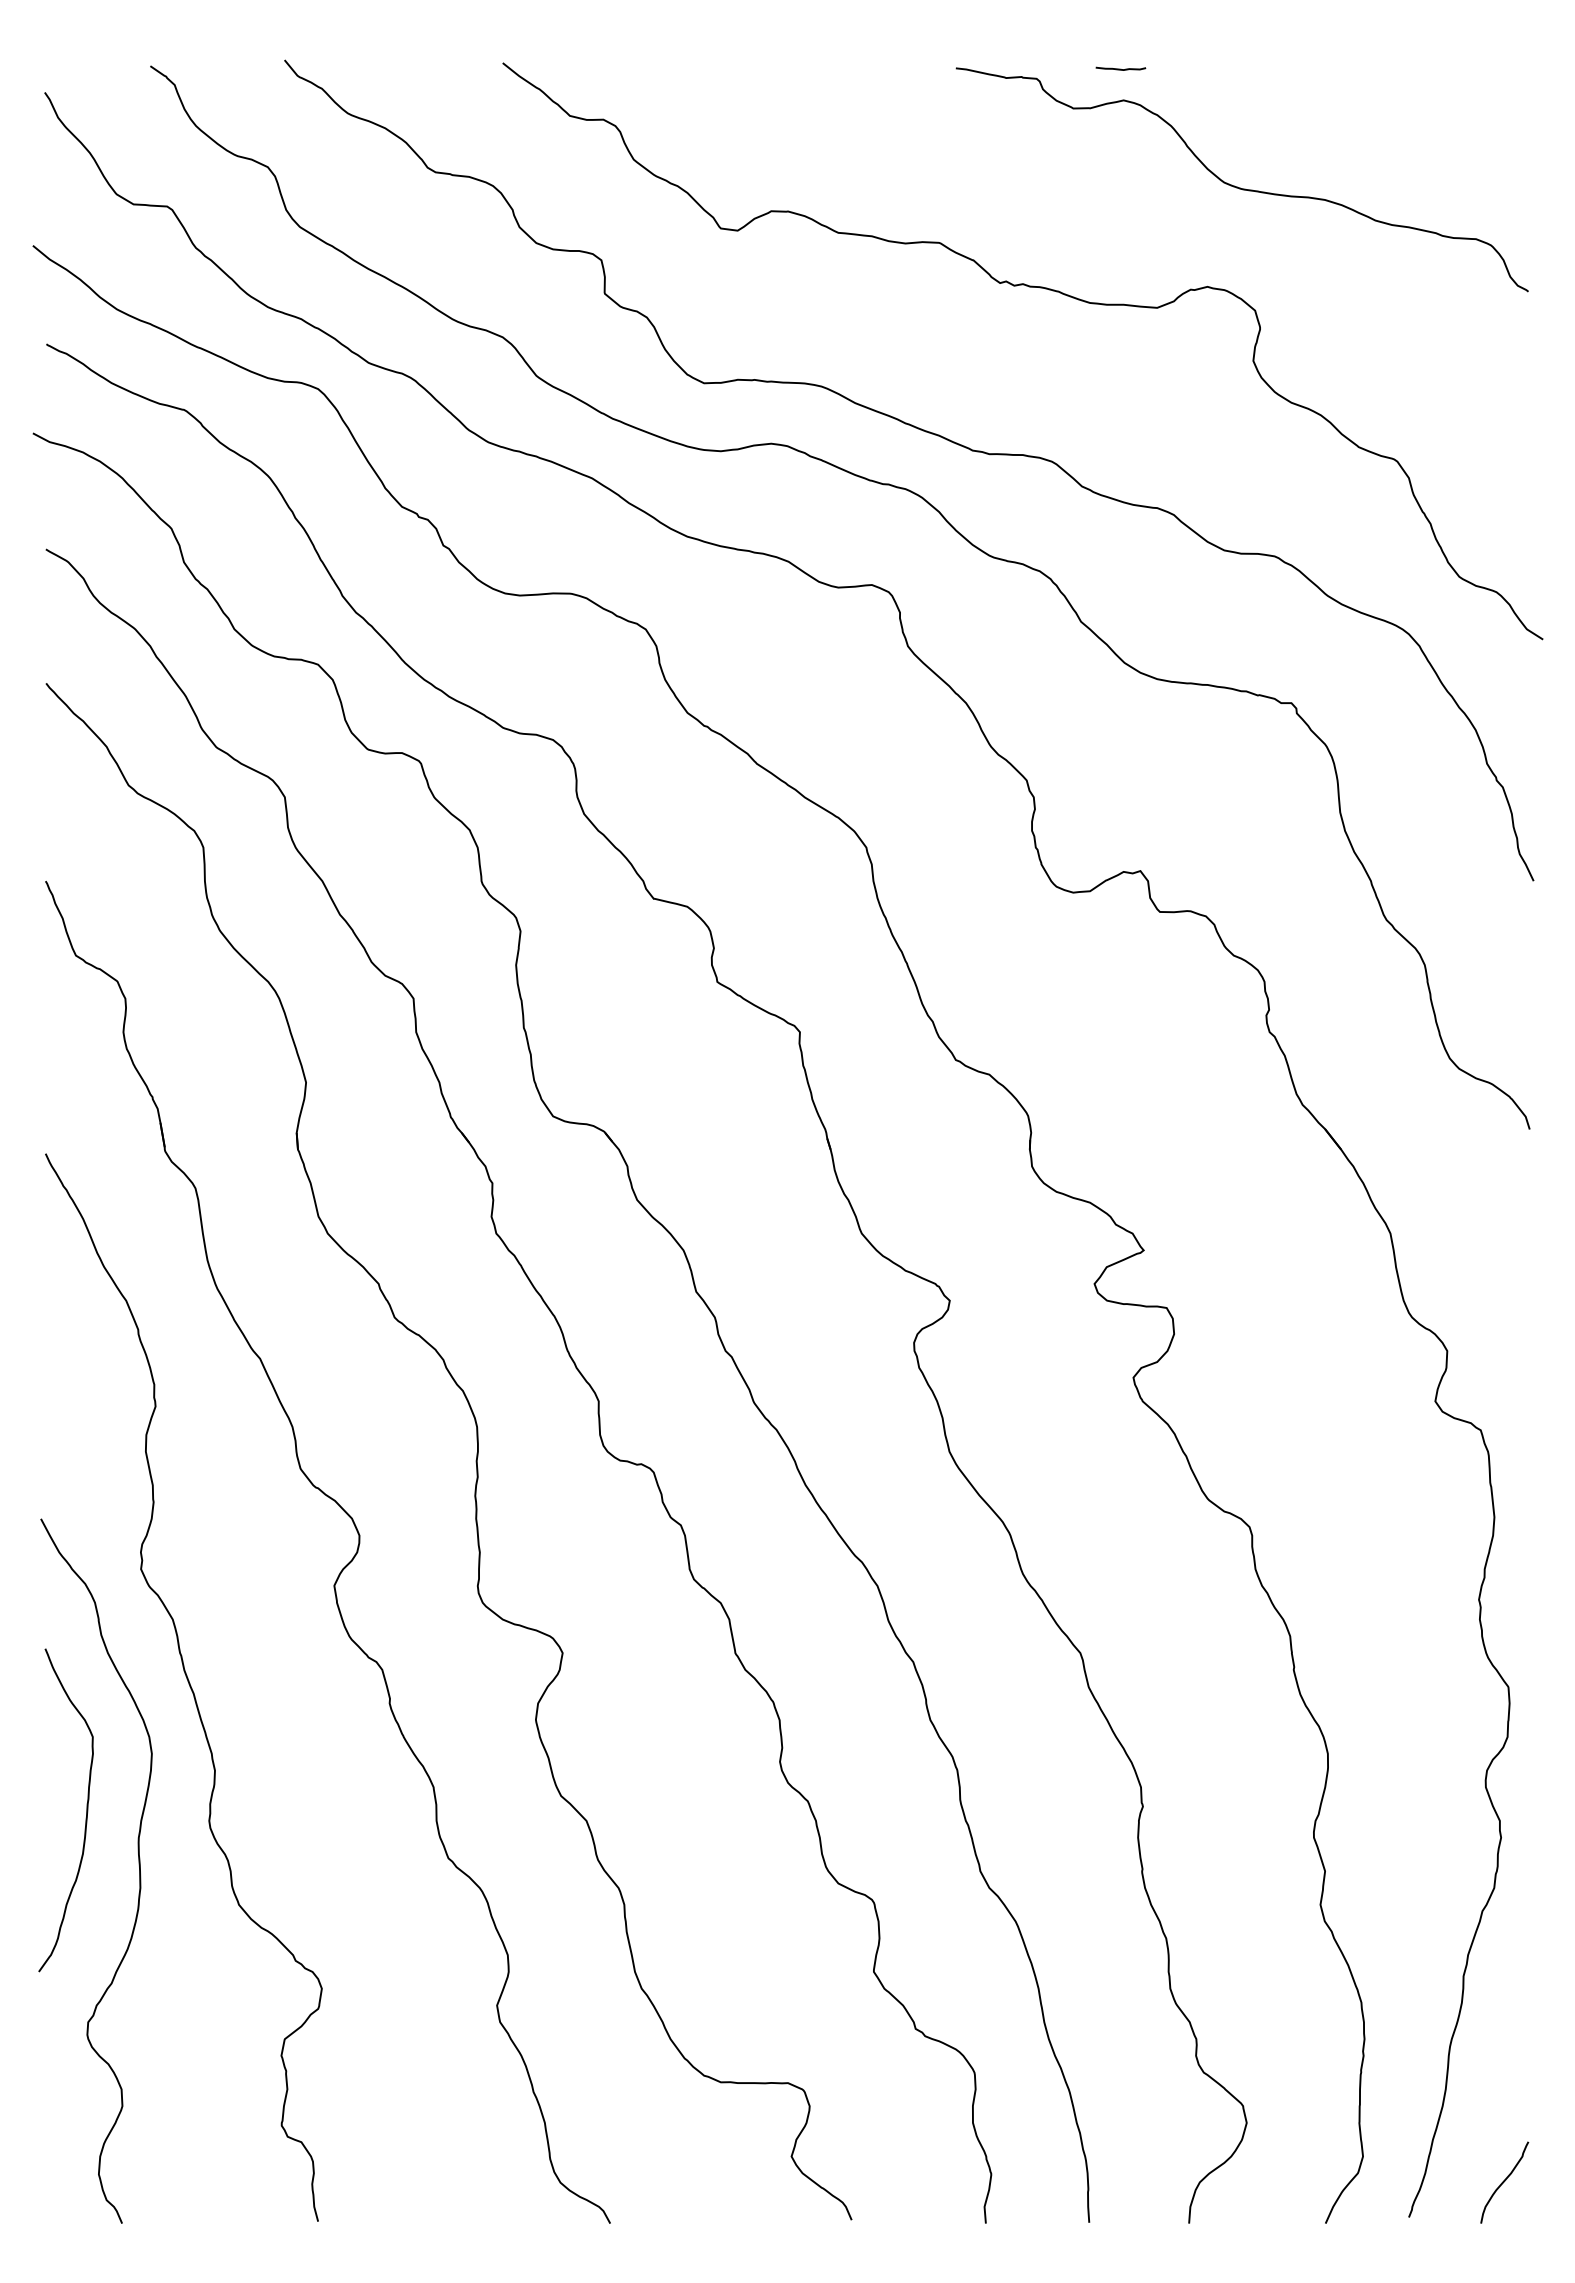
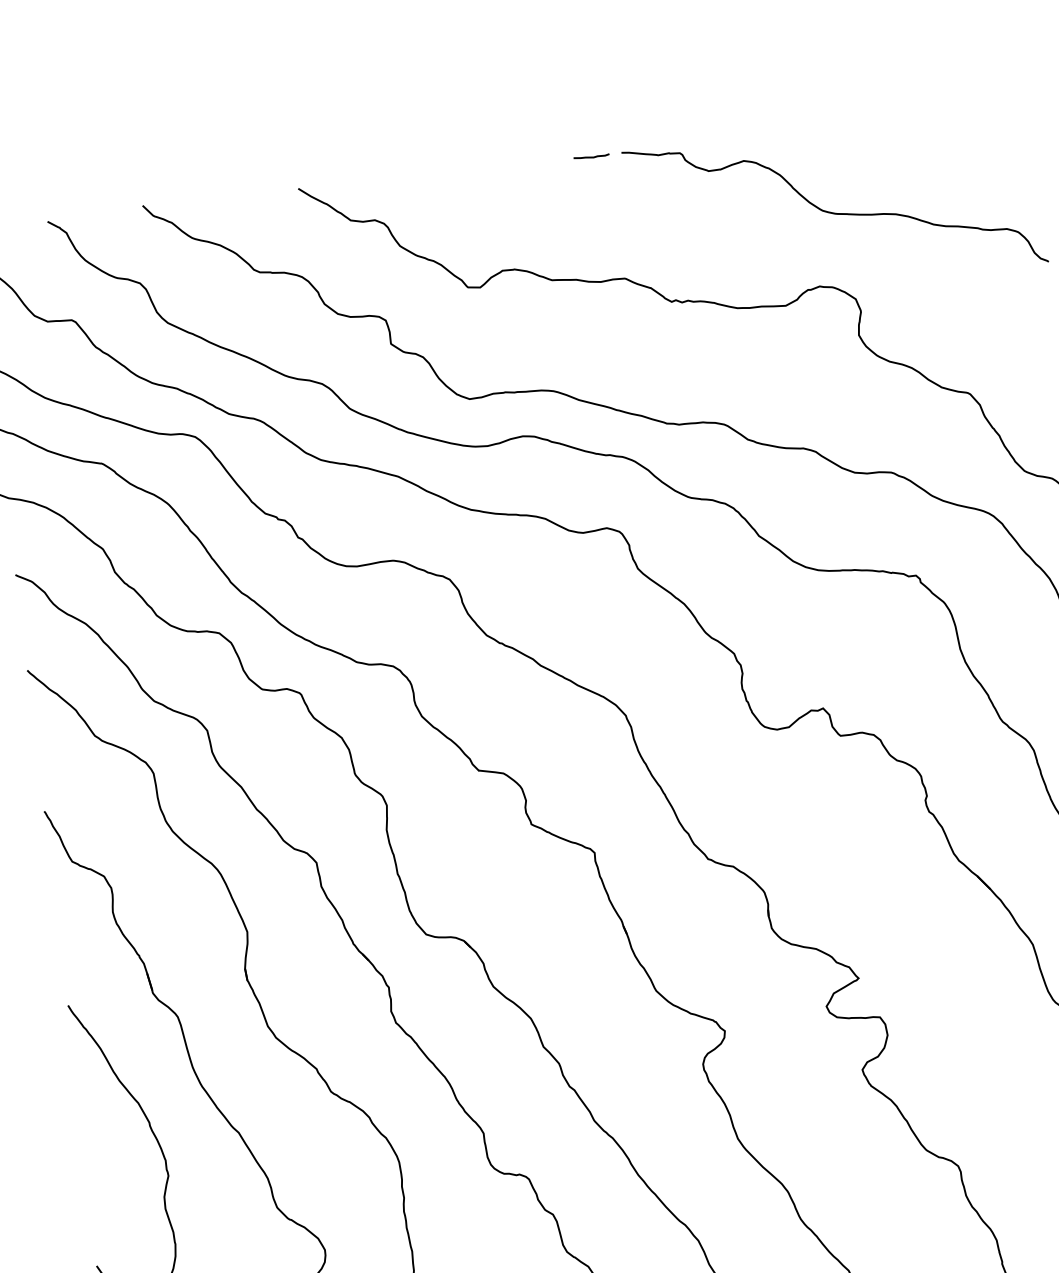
curve: (1120, 68) -> (591, 156), moved

